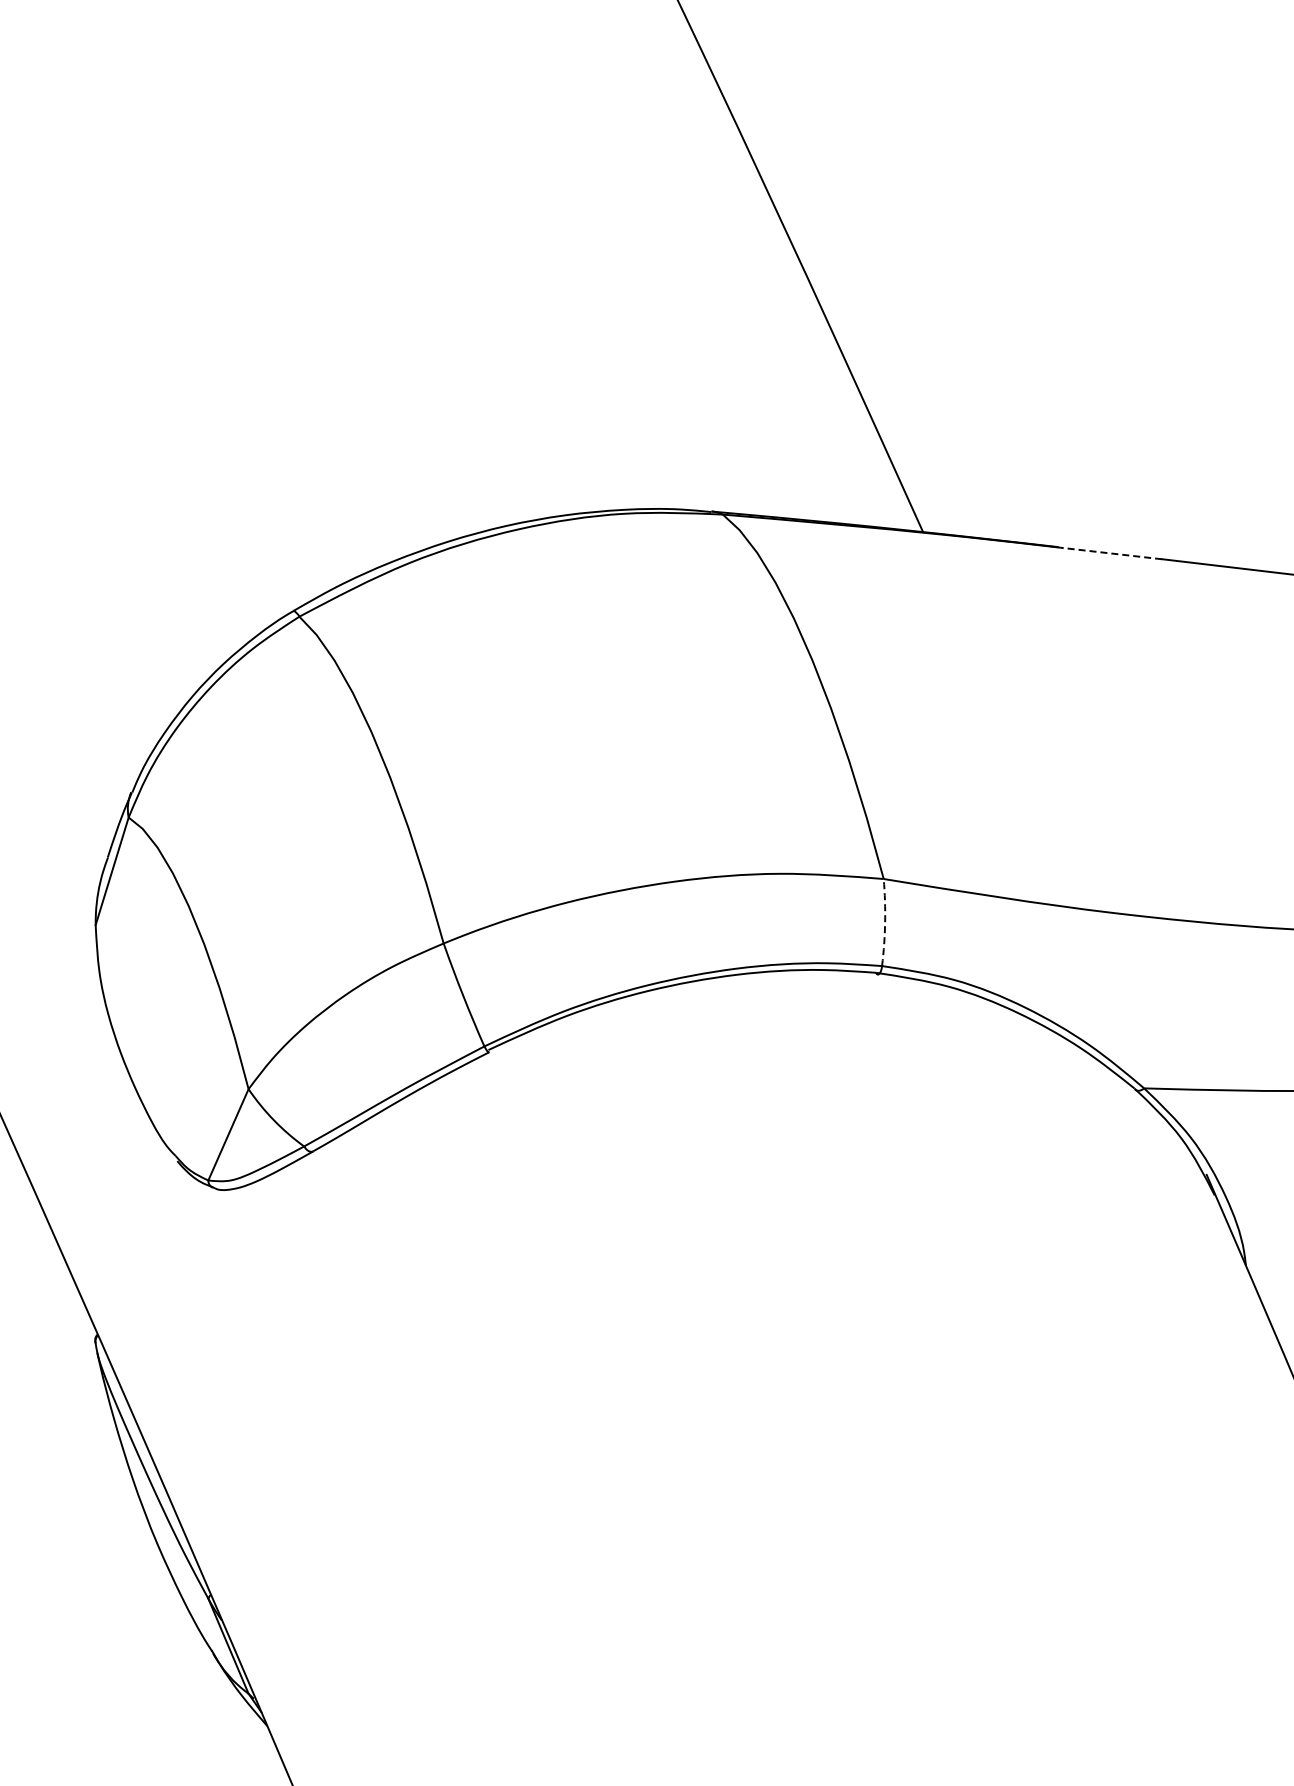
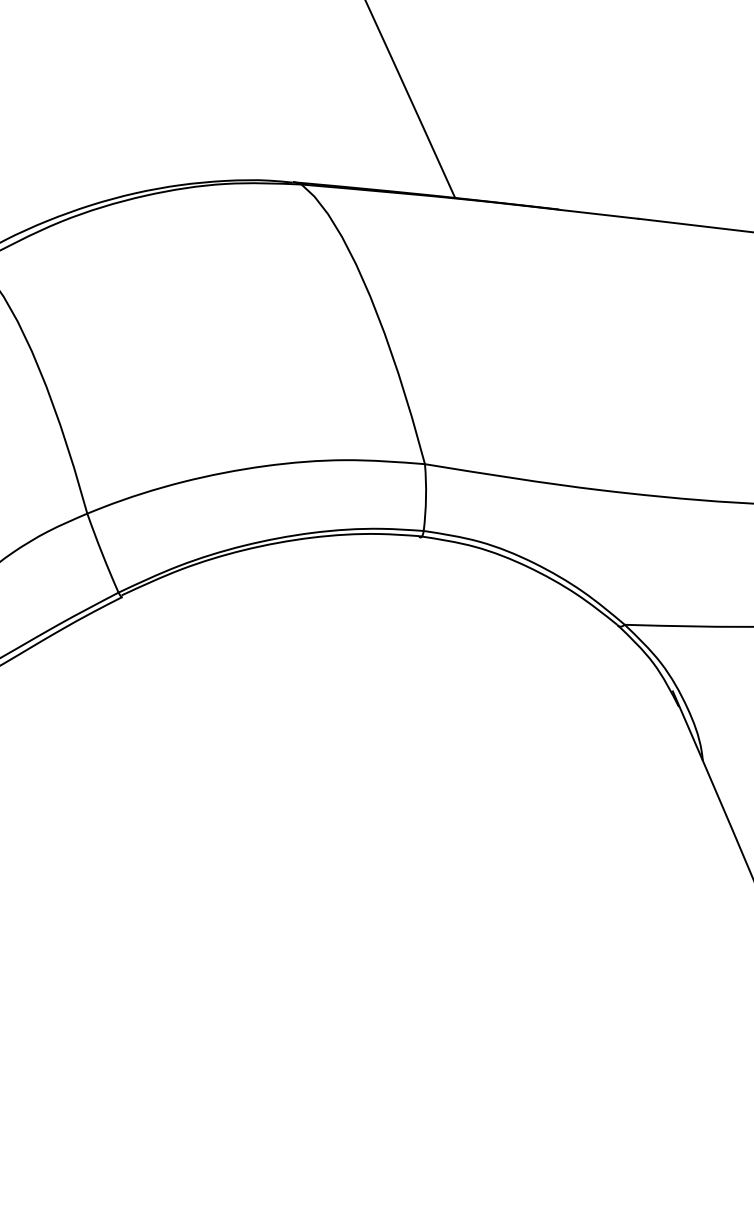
line: (1111, 553) -> (599, 214), dashed -> solid
arc: (885, 922) -> (426, 497), dashed -> solid

